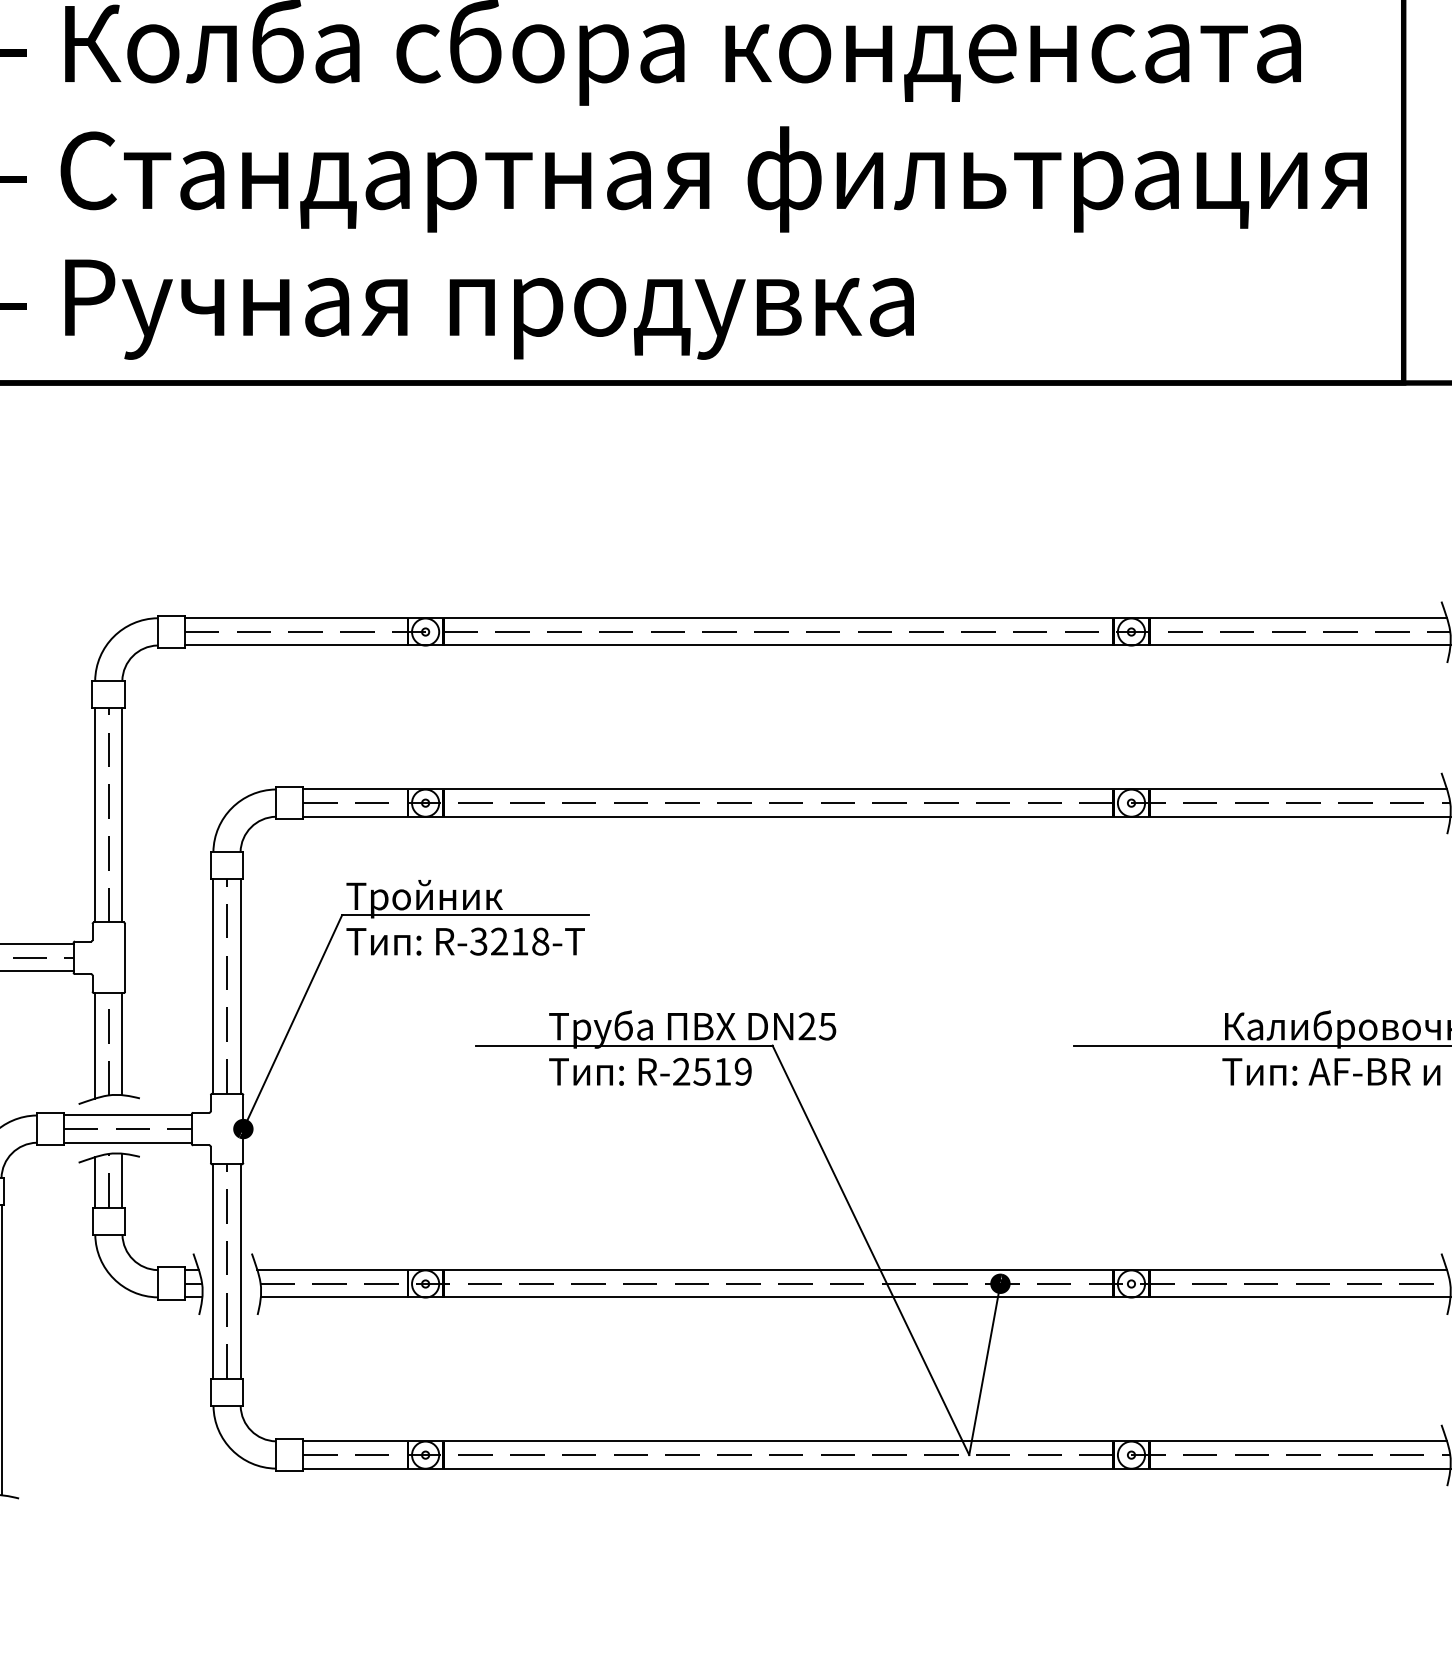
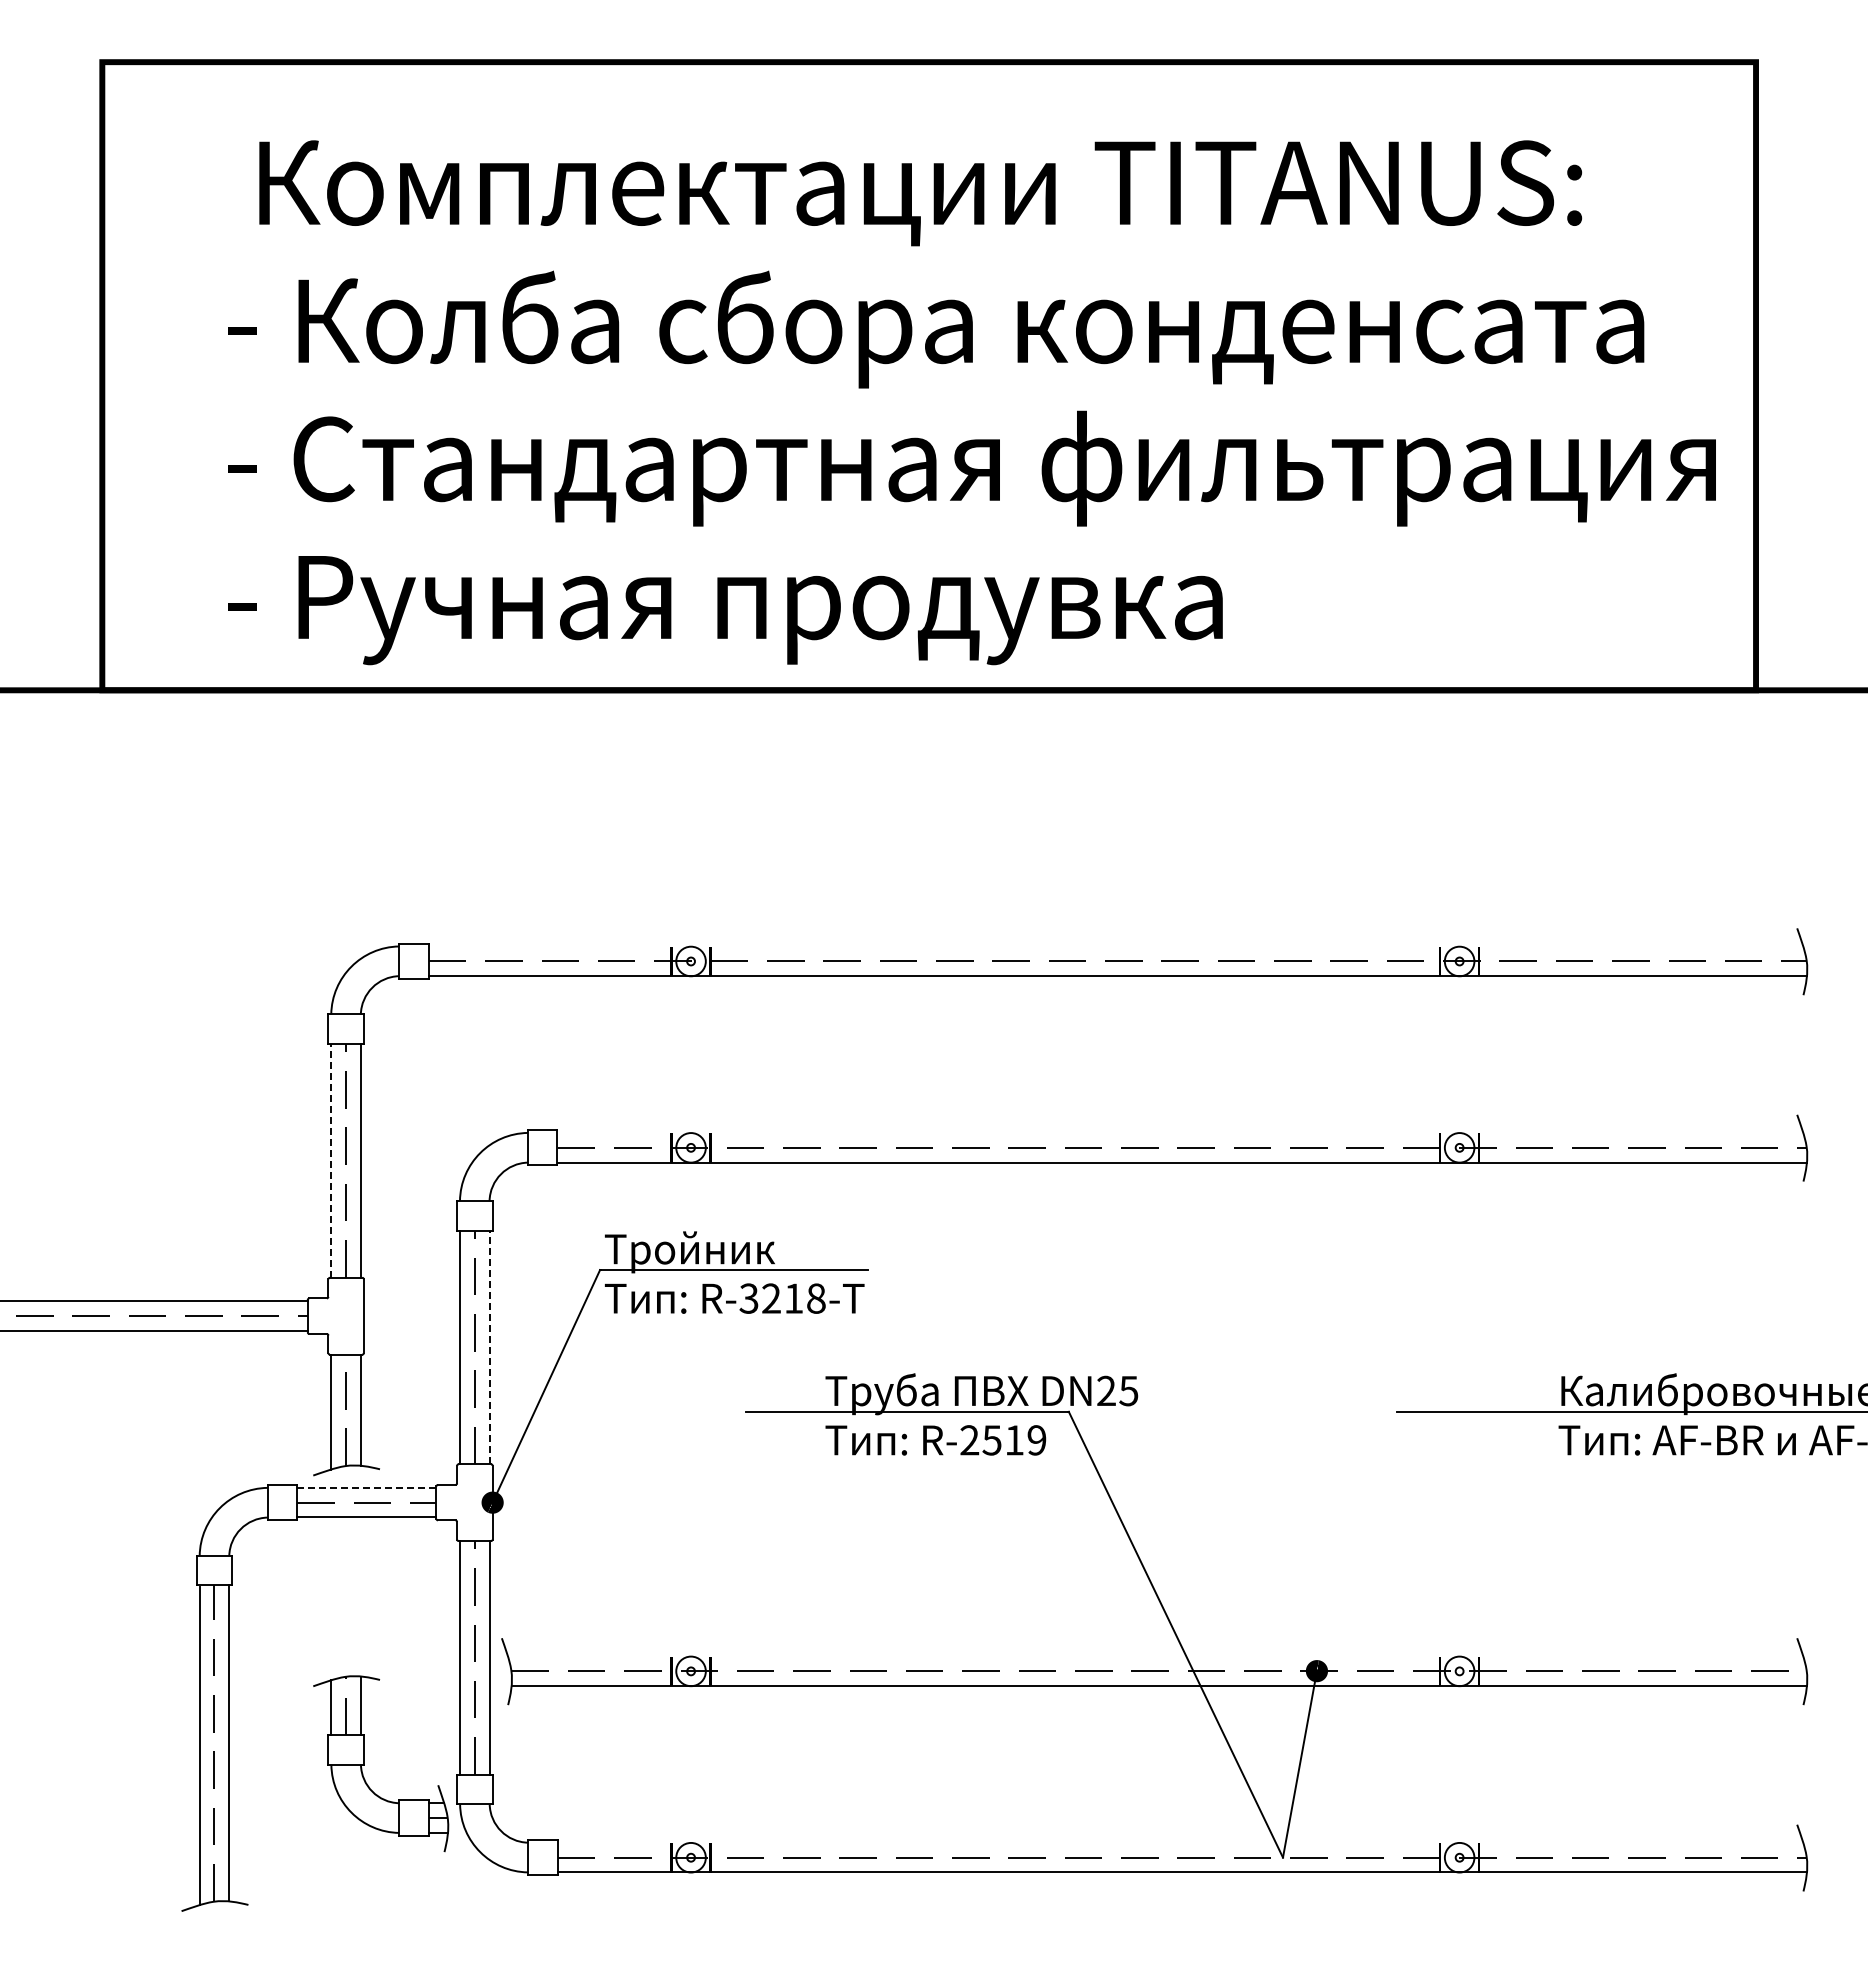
line: (815, 618) -> (1115, 946), removed
line: (875, 789) -> (1180, 1132), removed
line: (95, 814) -> (331, 1160), solid -> dashed
line: (240, 986) -> (489, 1347), solid -> dashed
line: (127, 1115) -> (366, 1487), solid -> dashed
part: (125, 1233) -> (364, 1763), moved
line: (852, 1270) -> (1155, 1656), removed
line: (875, 1441) -> (1180, 1842), removed

